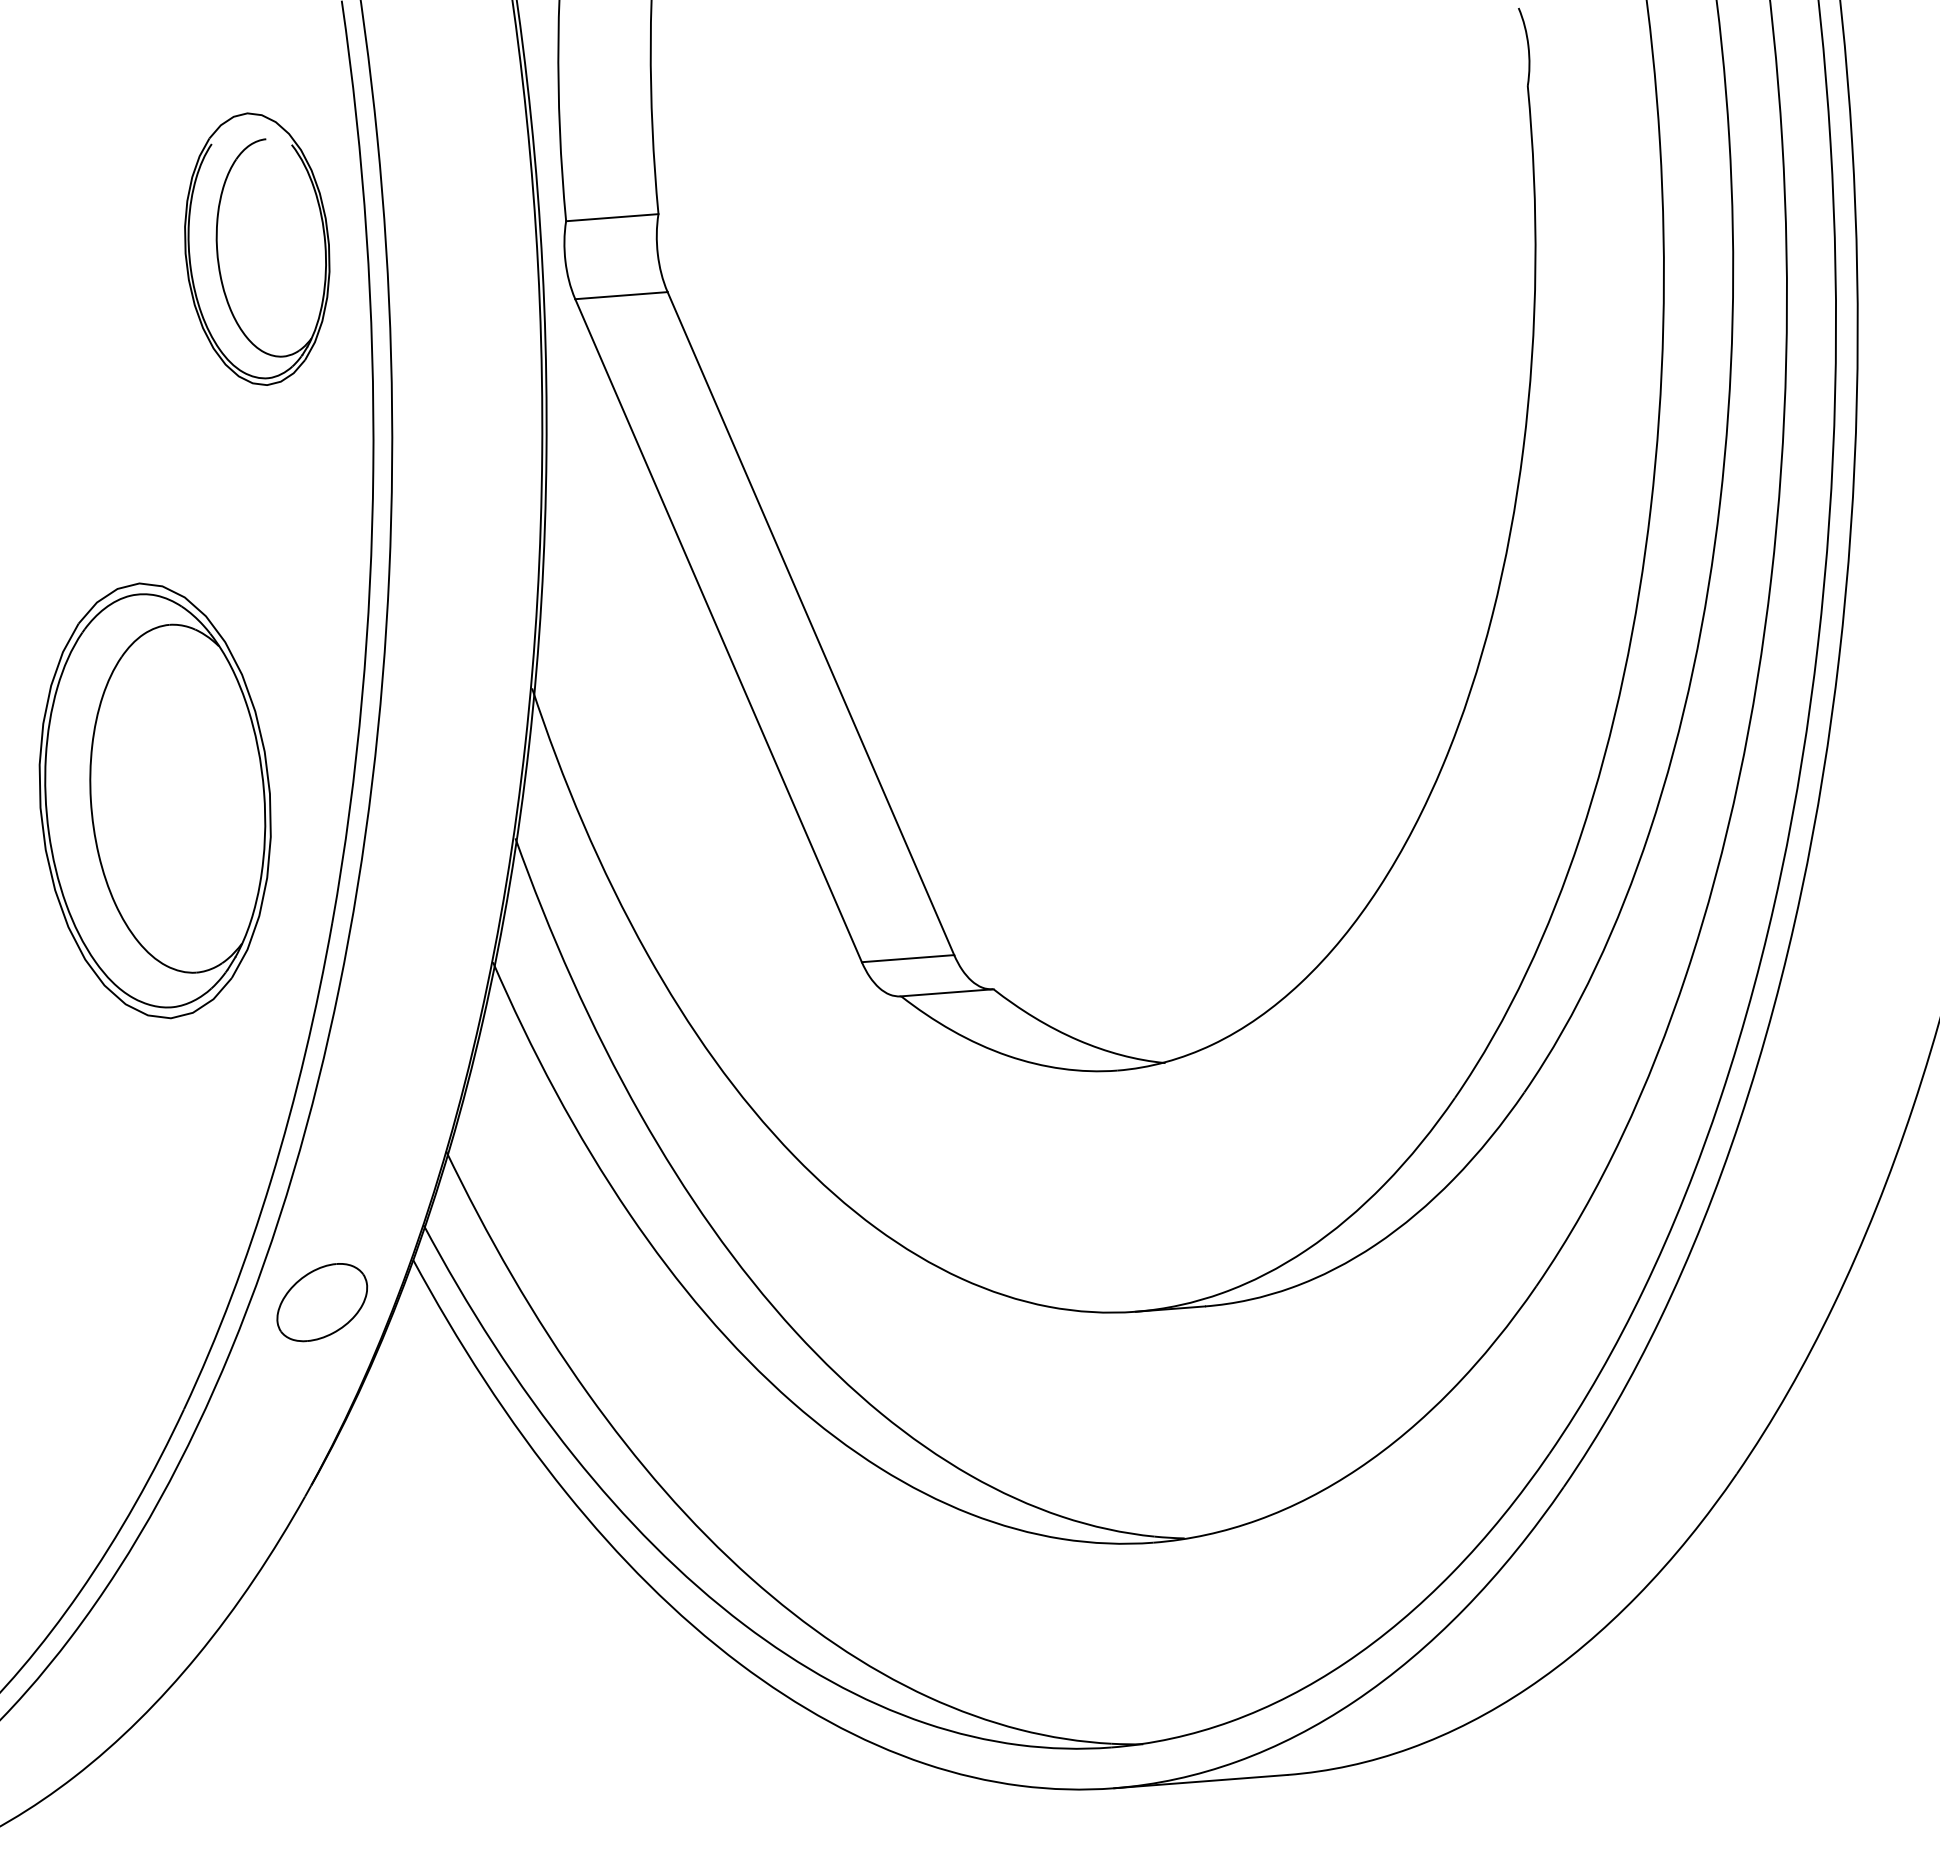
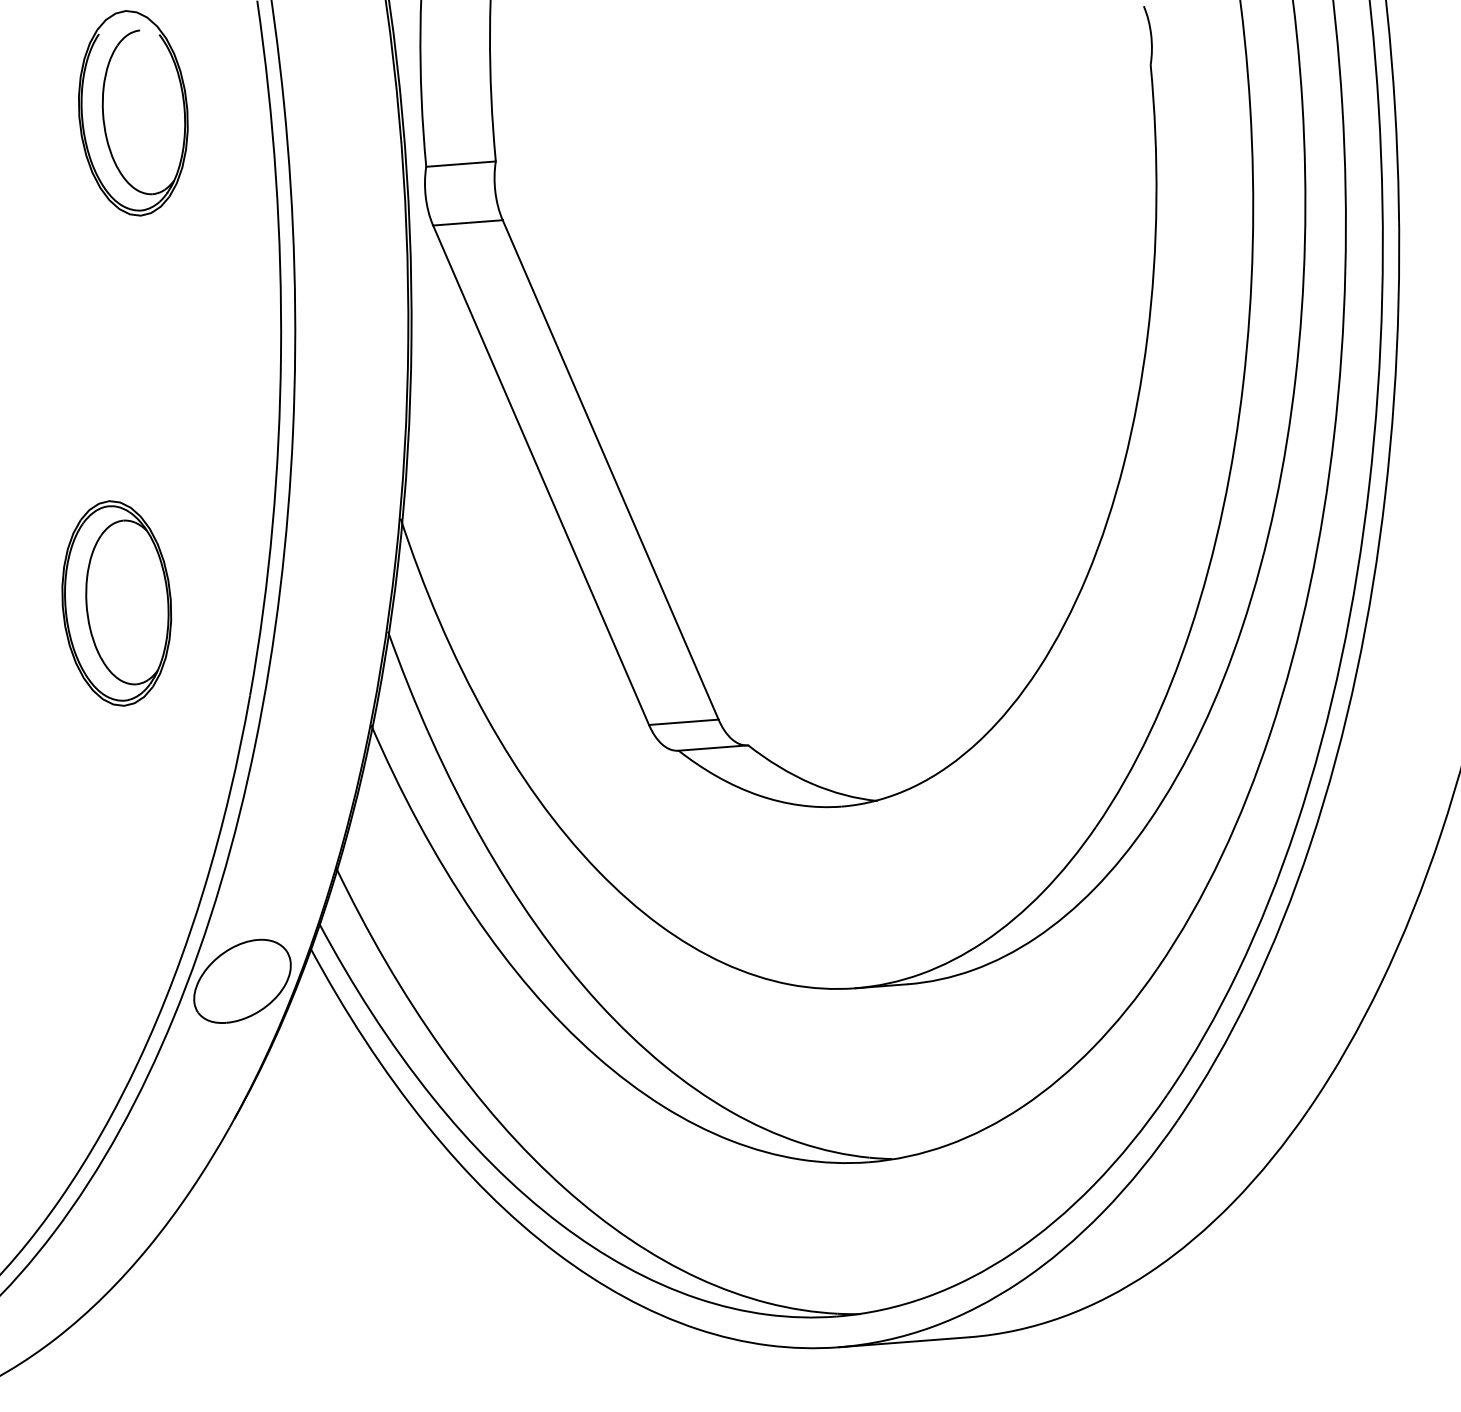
part: (257, 248) -> (133, 112), moved
part: (155, 800) -> (116, 603), size x0.62
part: (322, 1302) -> (242, 981), size x1.43

